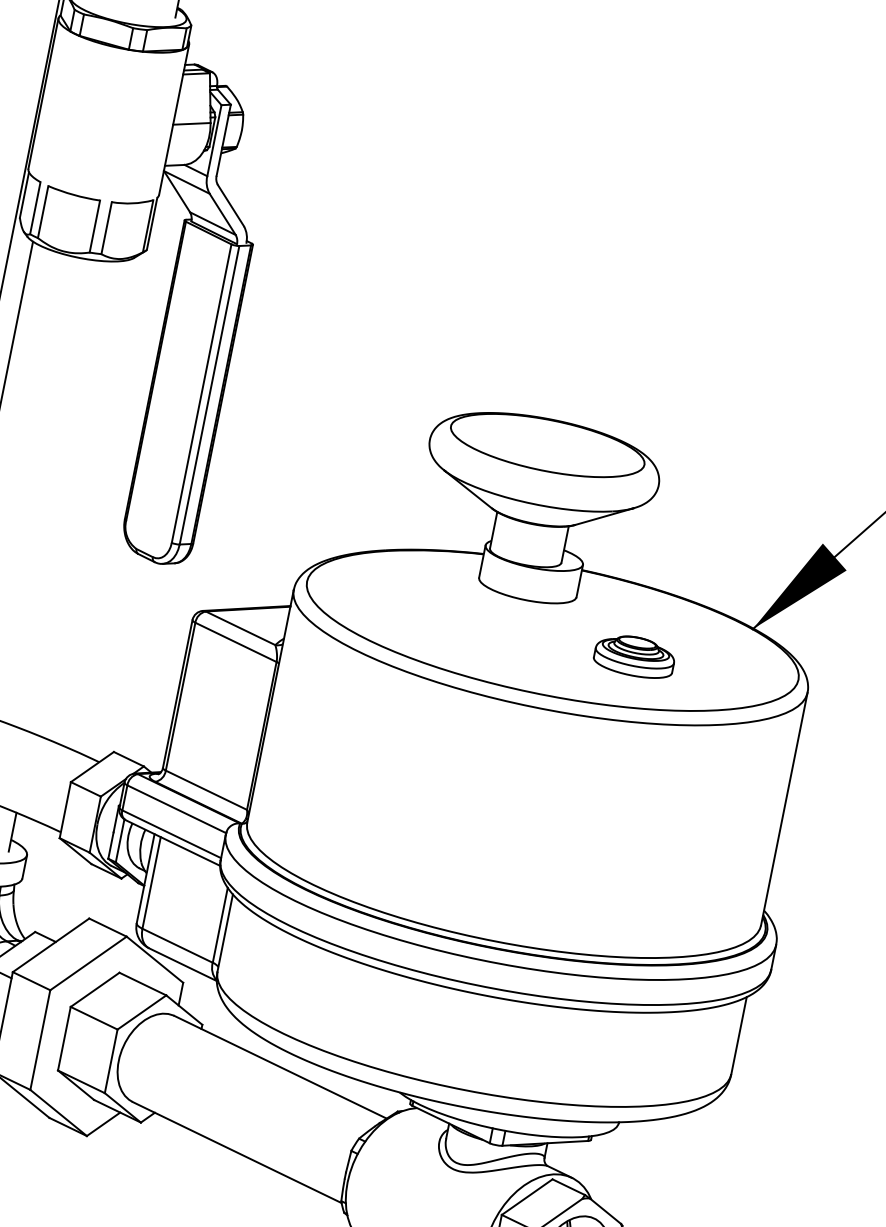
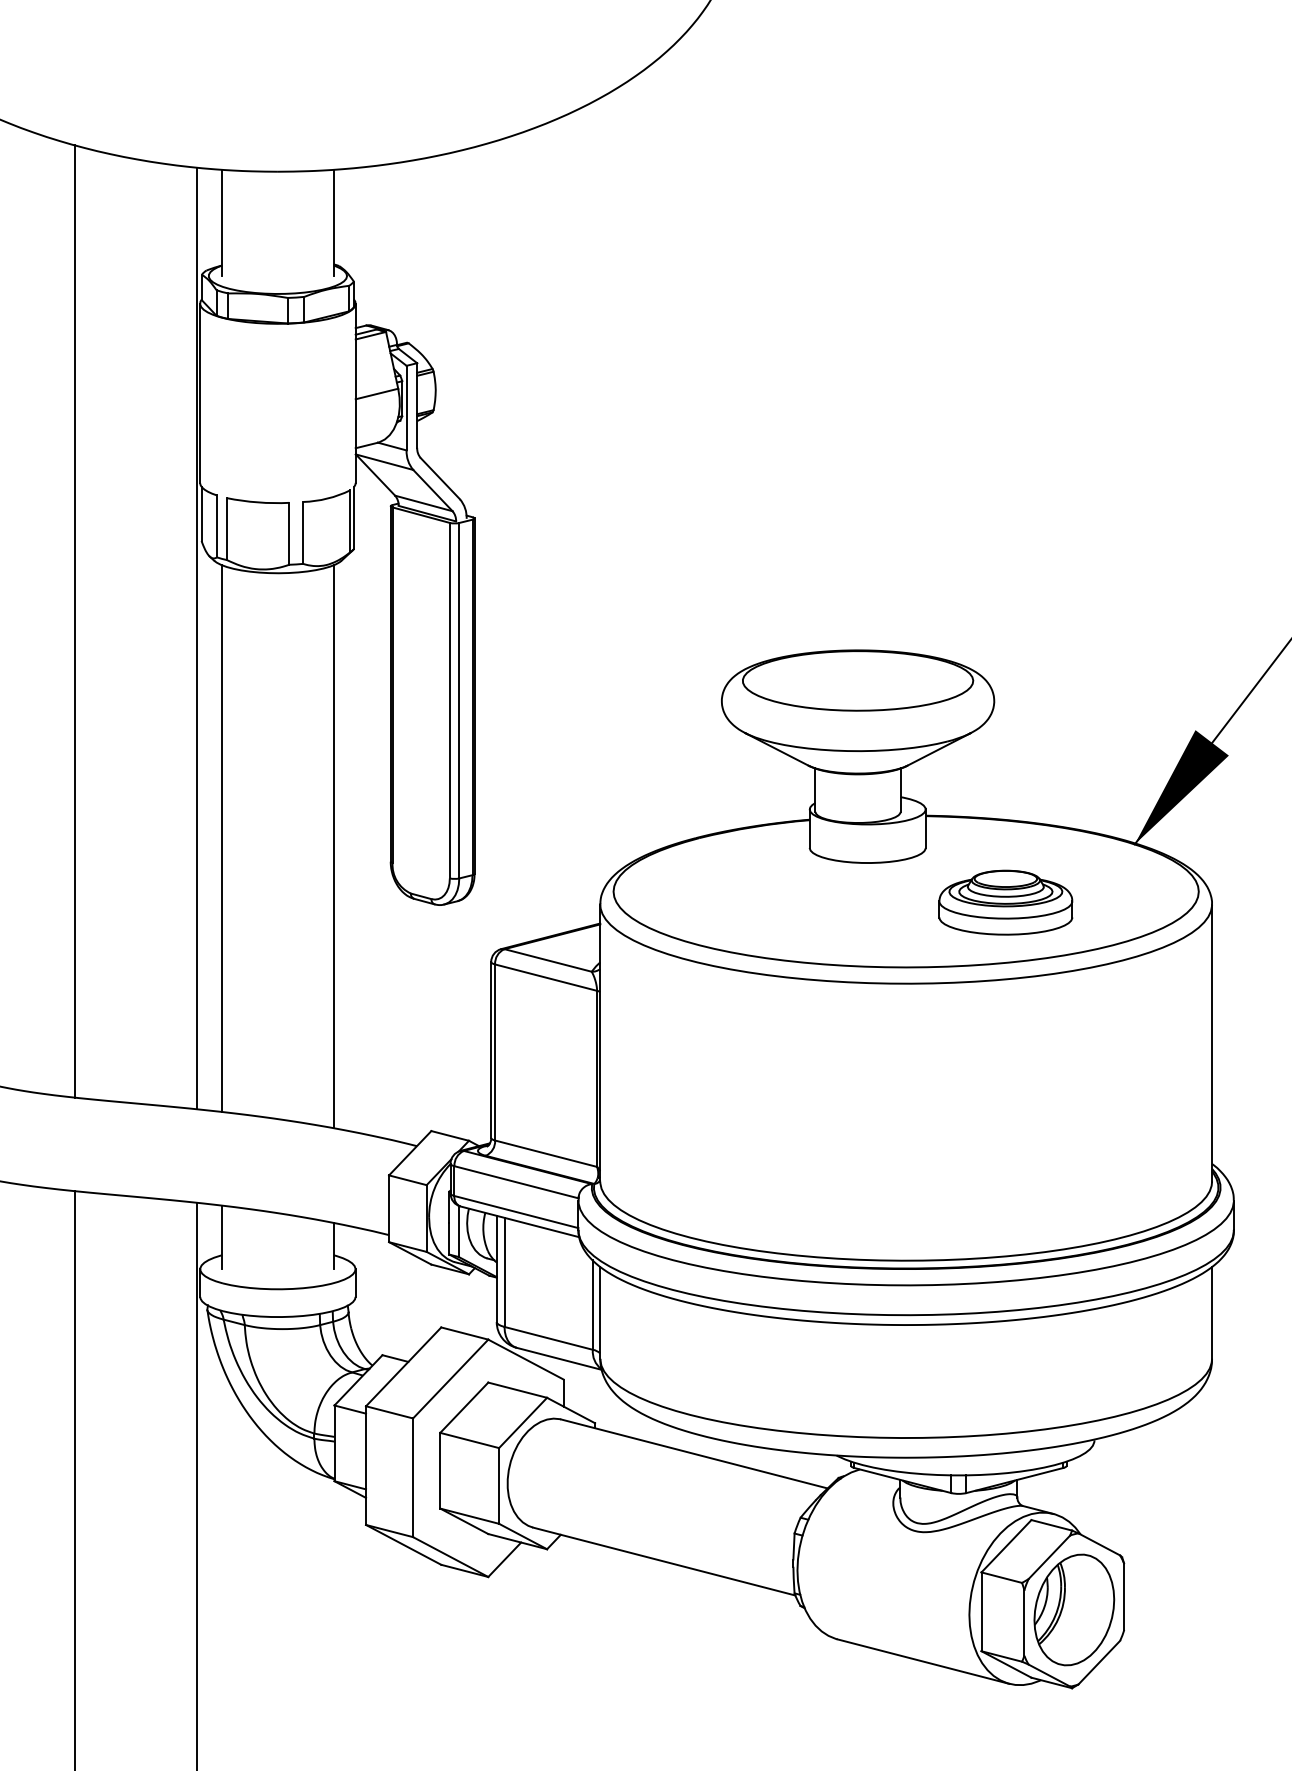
line: (79, 496) -> (333, 846), added
part: (634, 656) -> (1005, 902), size x1.43

